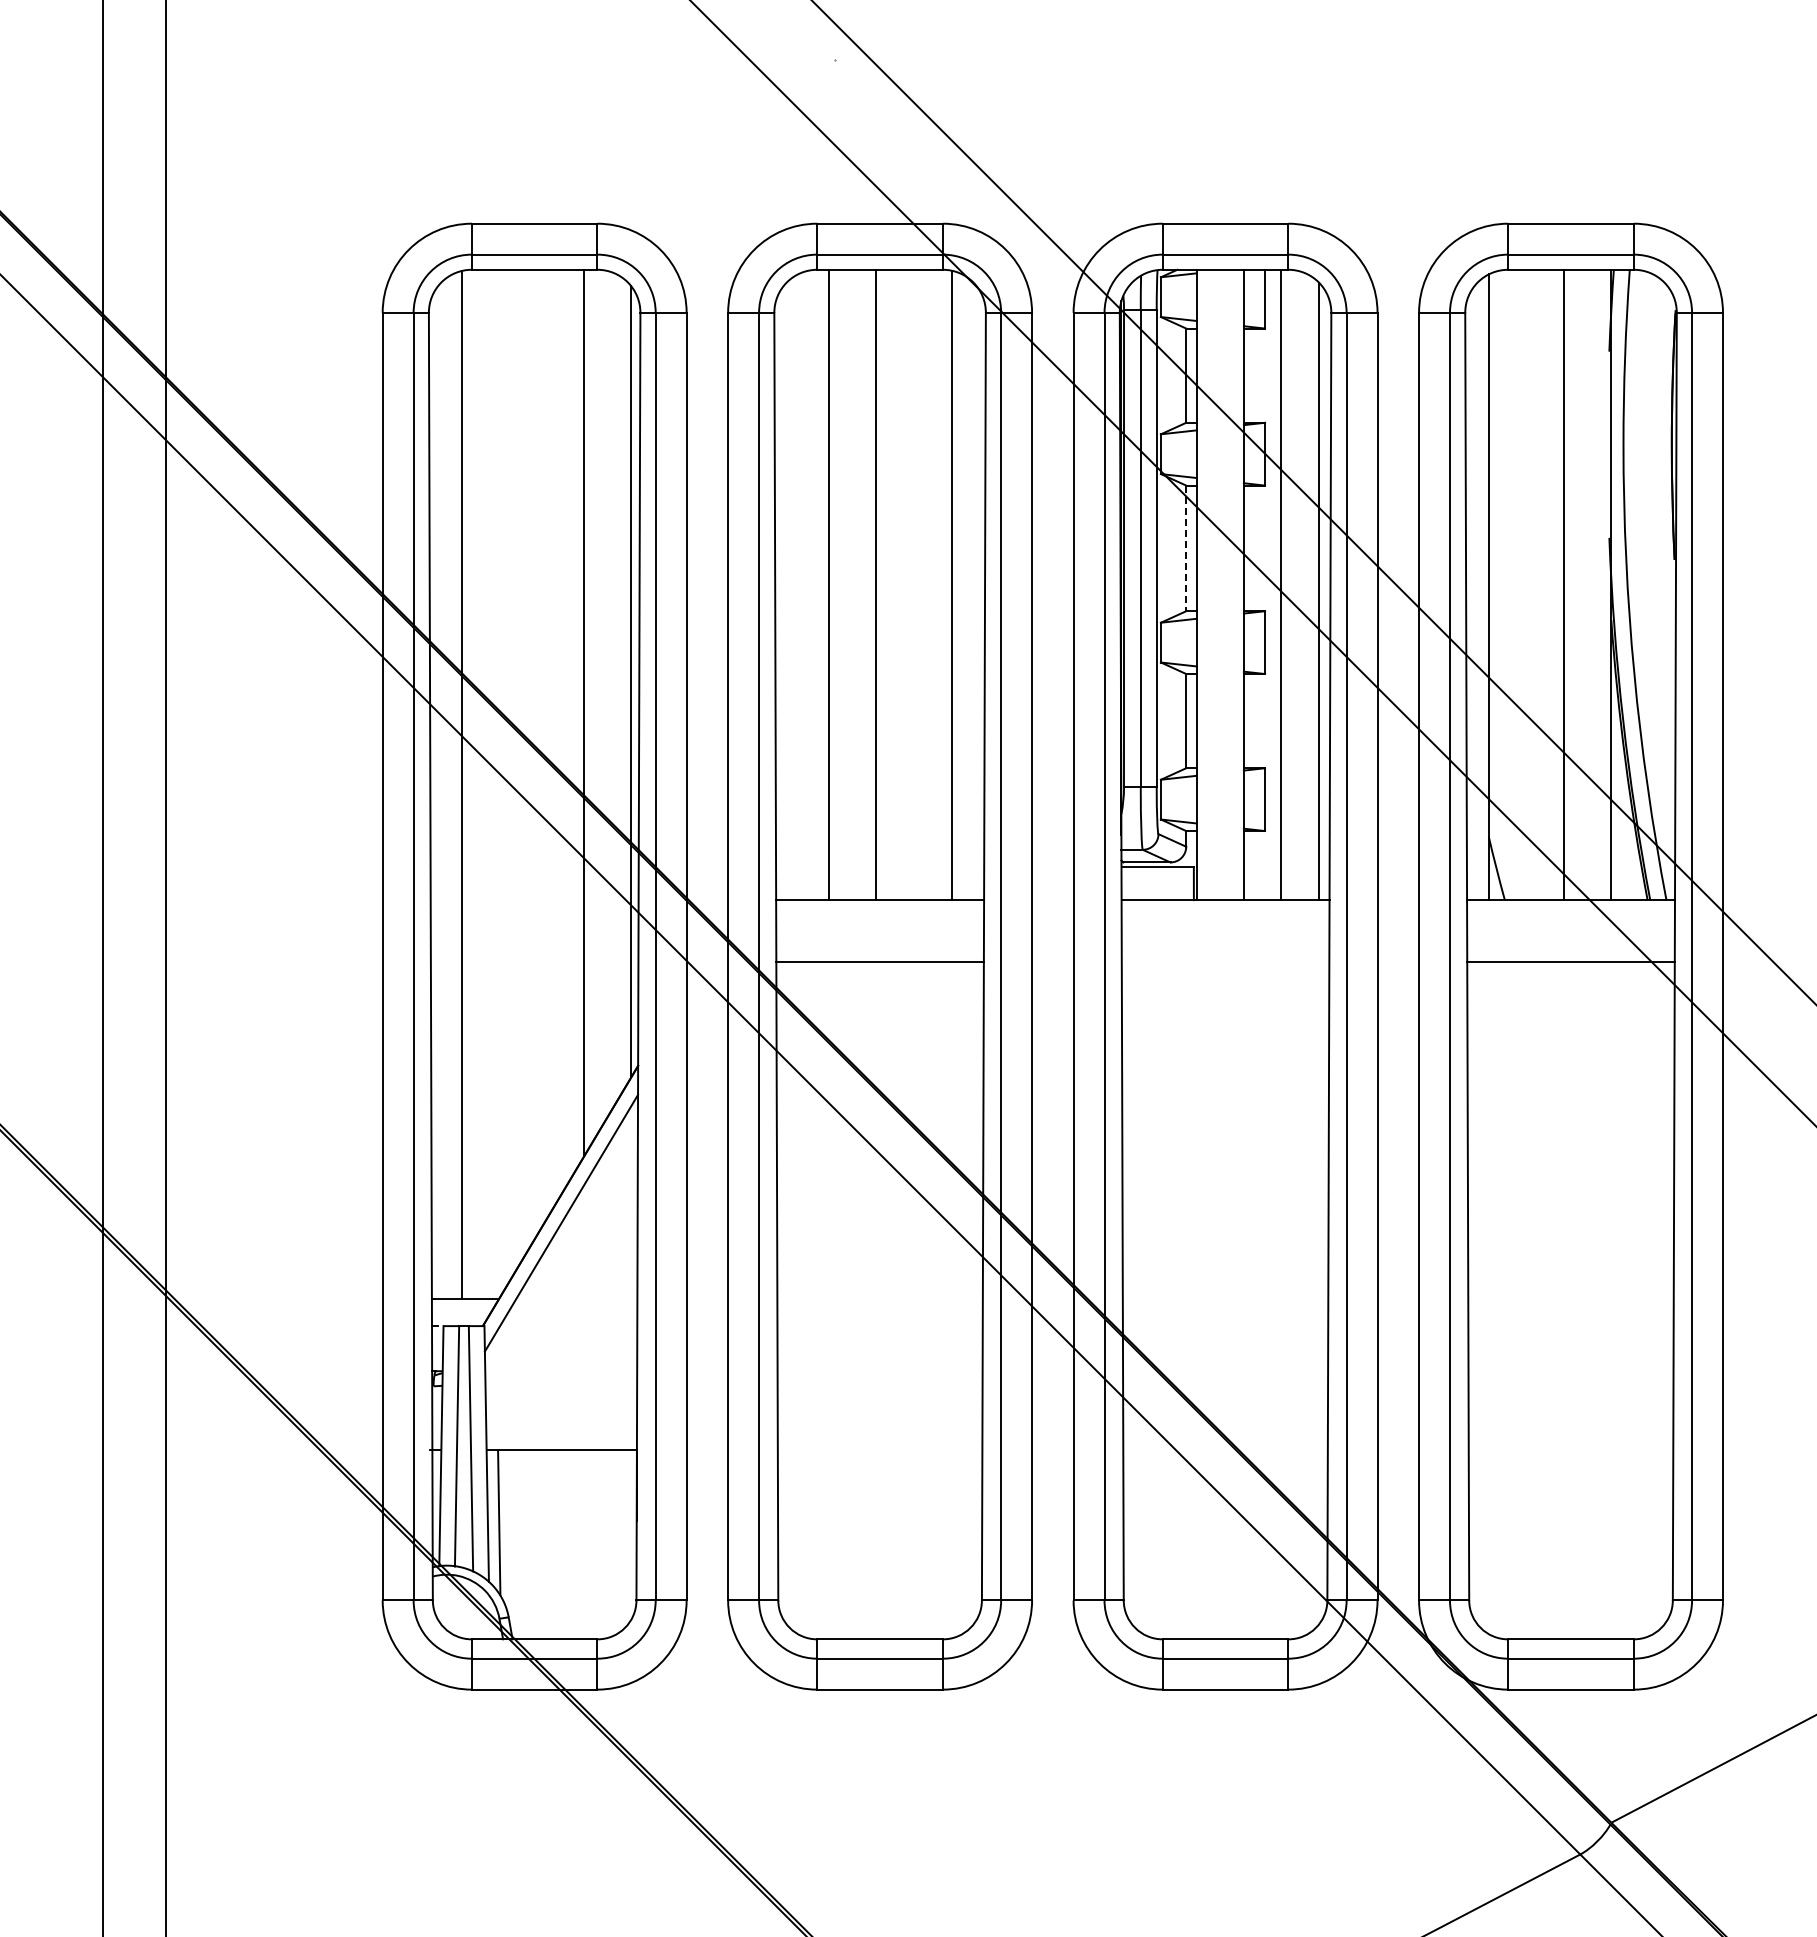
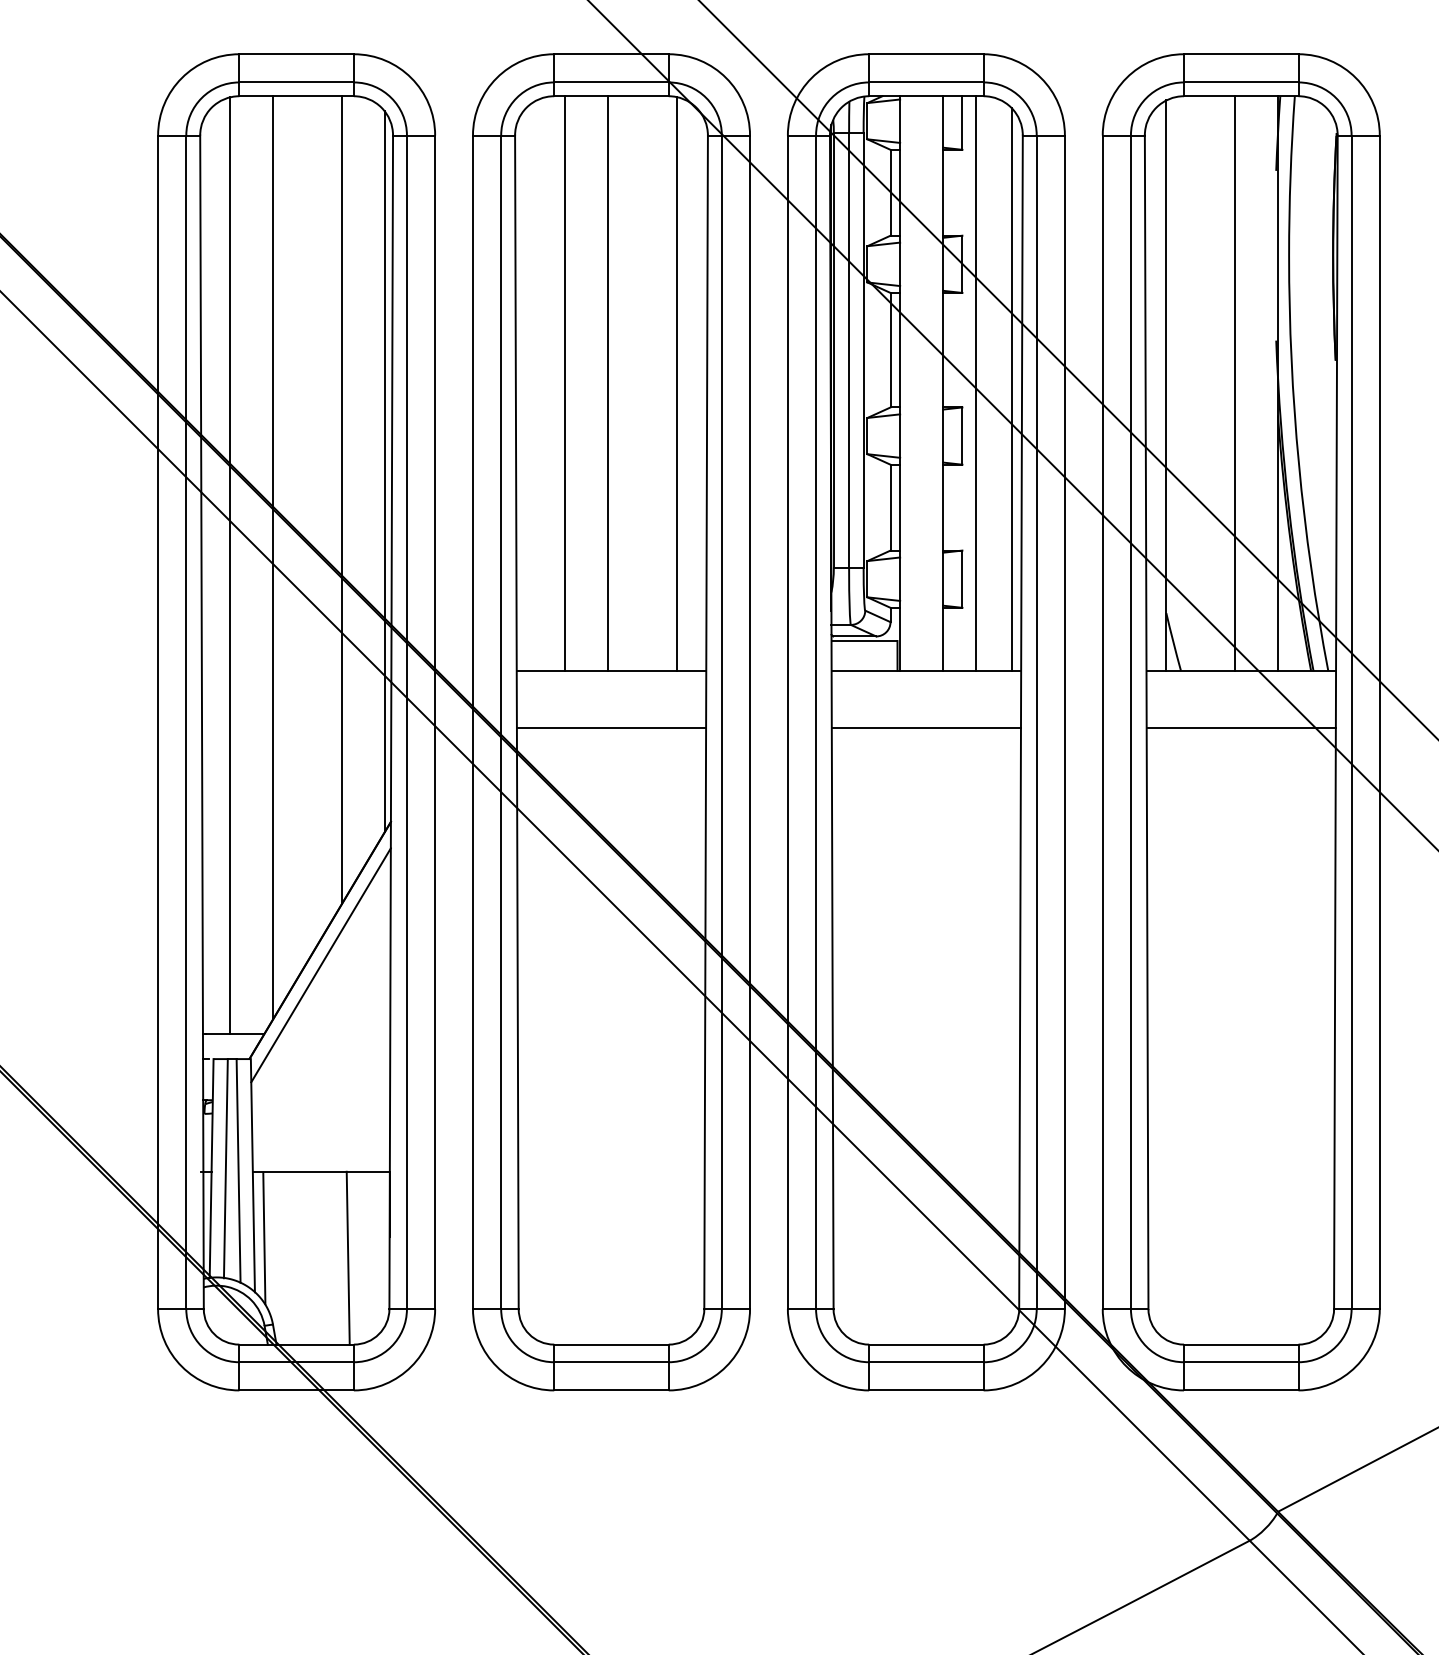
line: (1186, 548) -> (890, 350), dashed -> solid
line: (509, 775) -> (273, 557), added
line: (1225, 962) -> (926, 727), added
line: (590, 1544) -> (347, 1258), added

